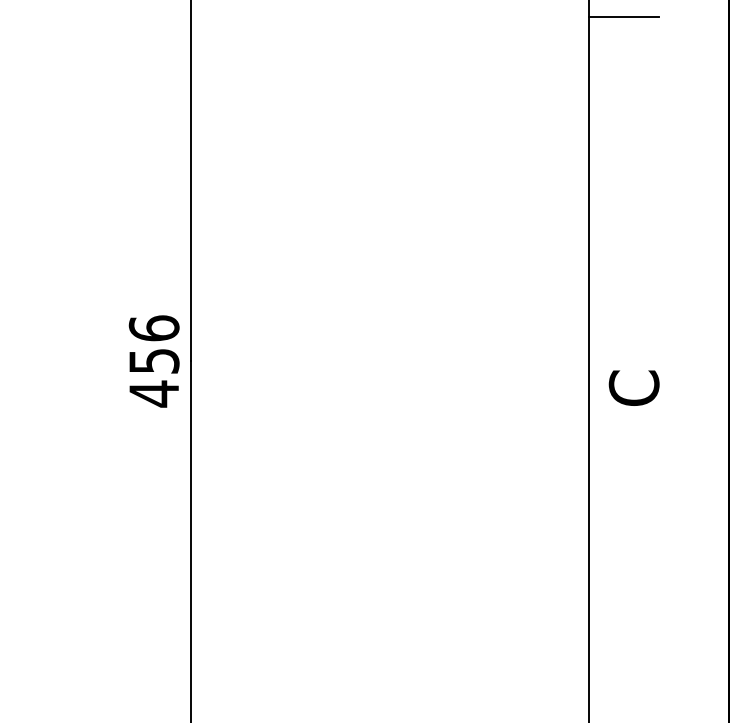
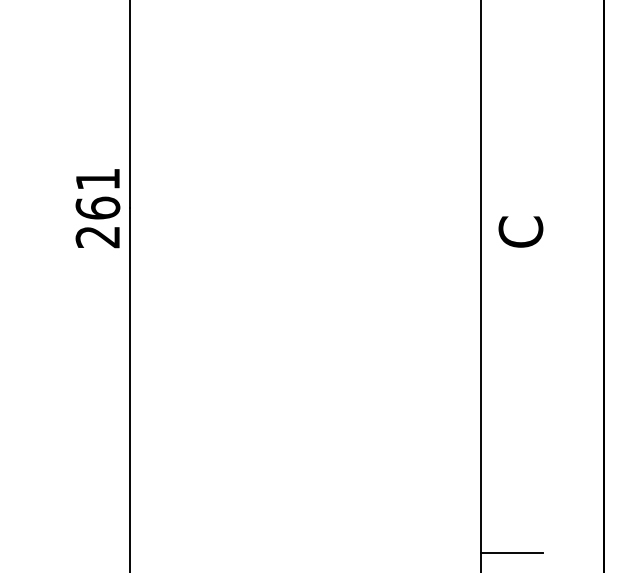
text: (153, 361) -> (97, 208), 456 -> 261

